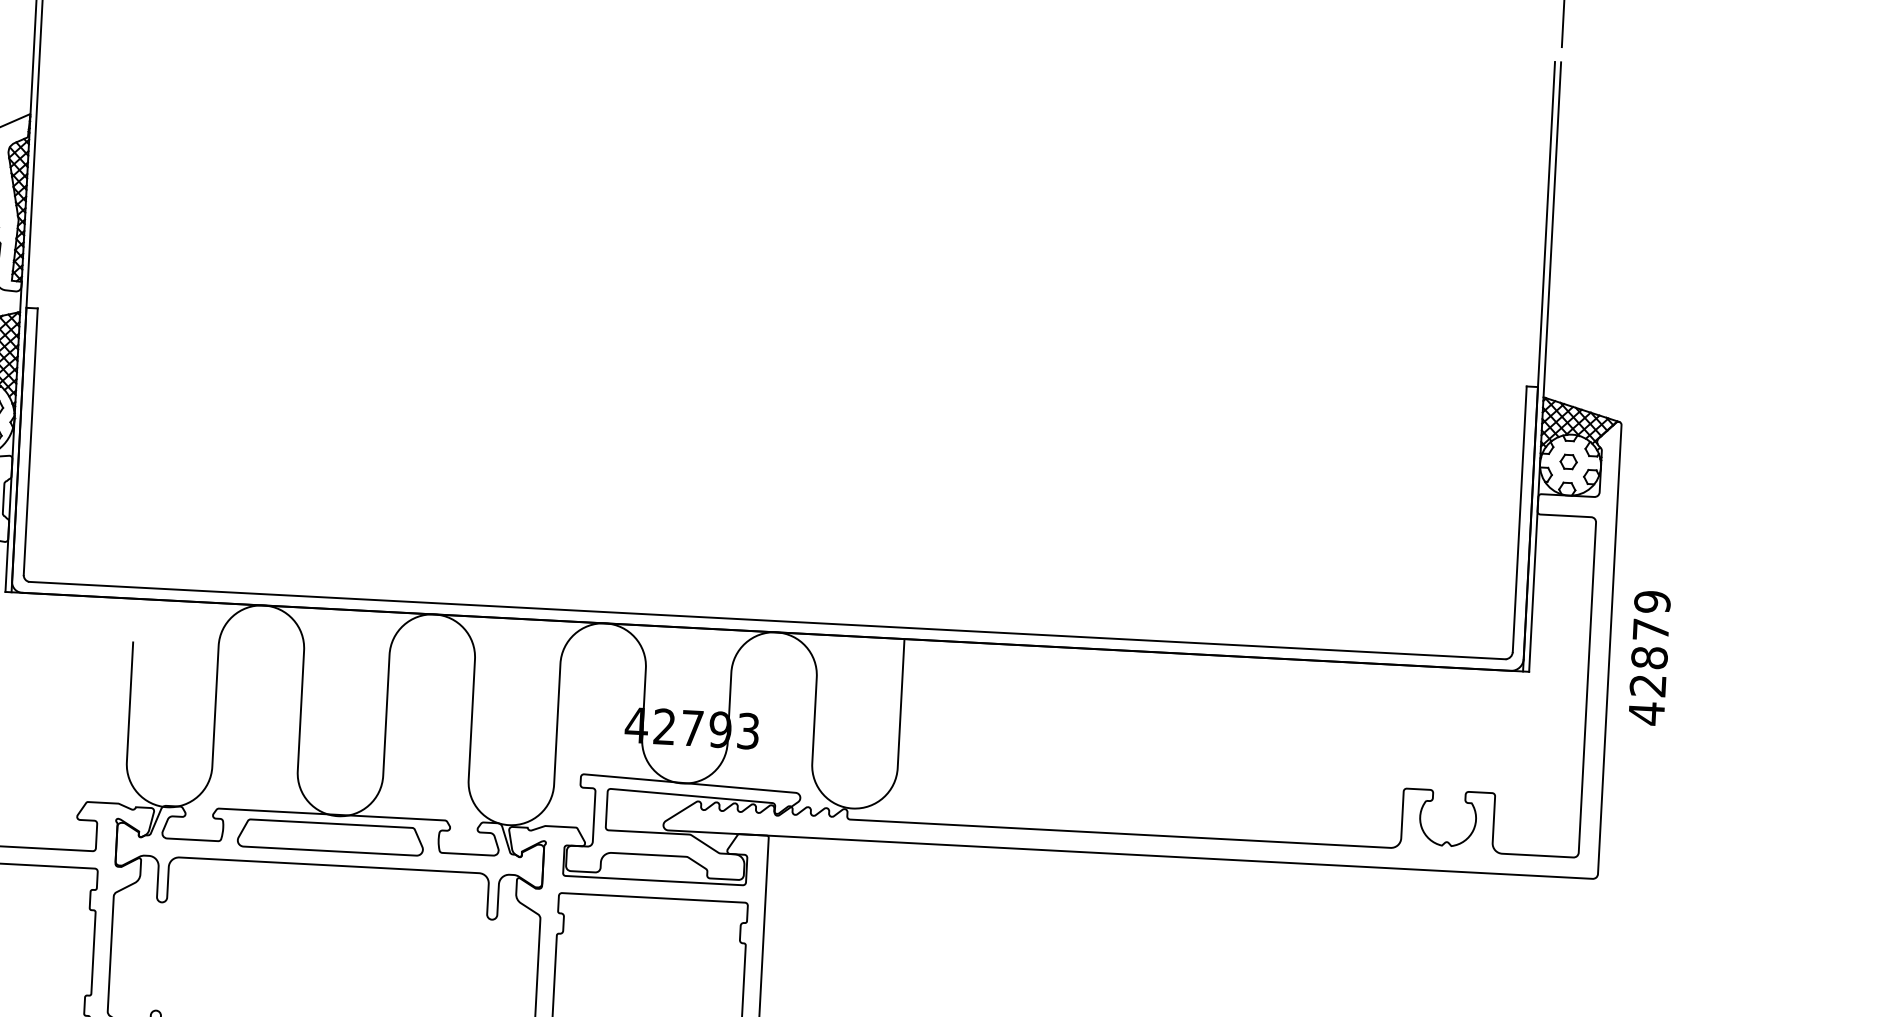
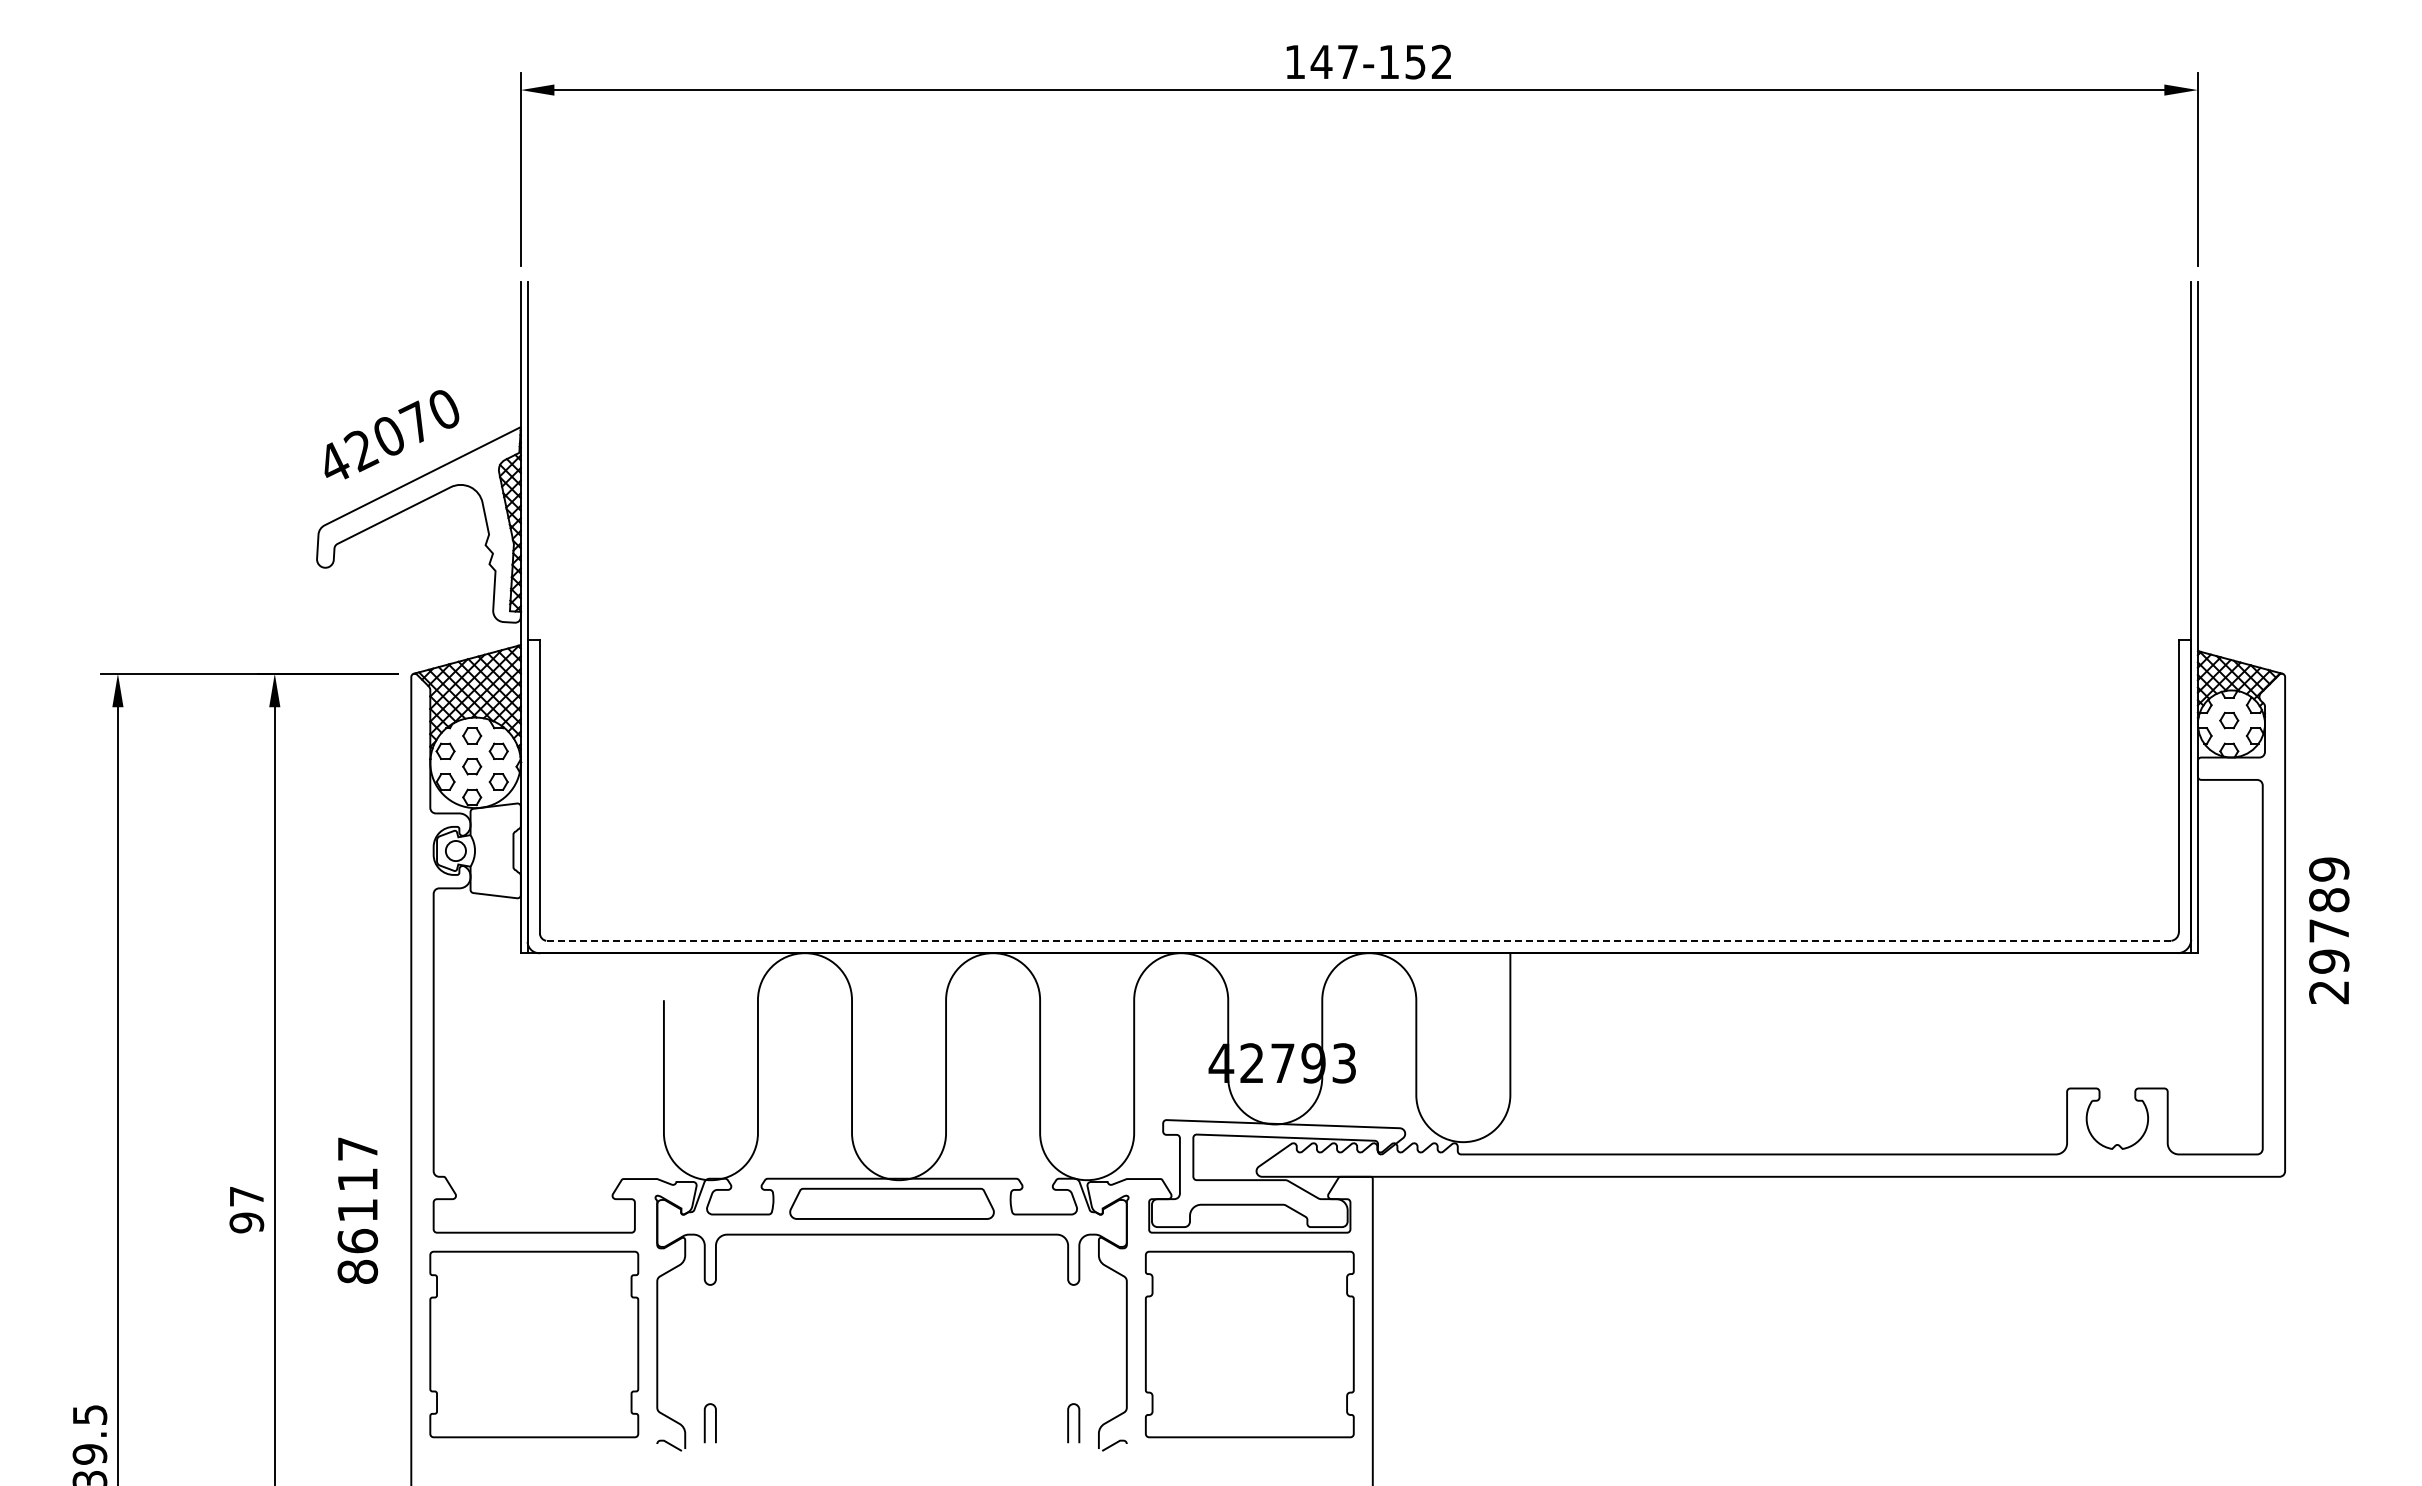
line: (767, 620) -> (1358, 940), solid -> dashed
text: (1649, 671) -> (2329, 946), 42879 -> 29789

